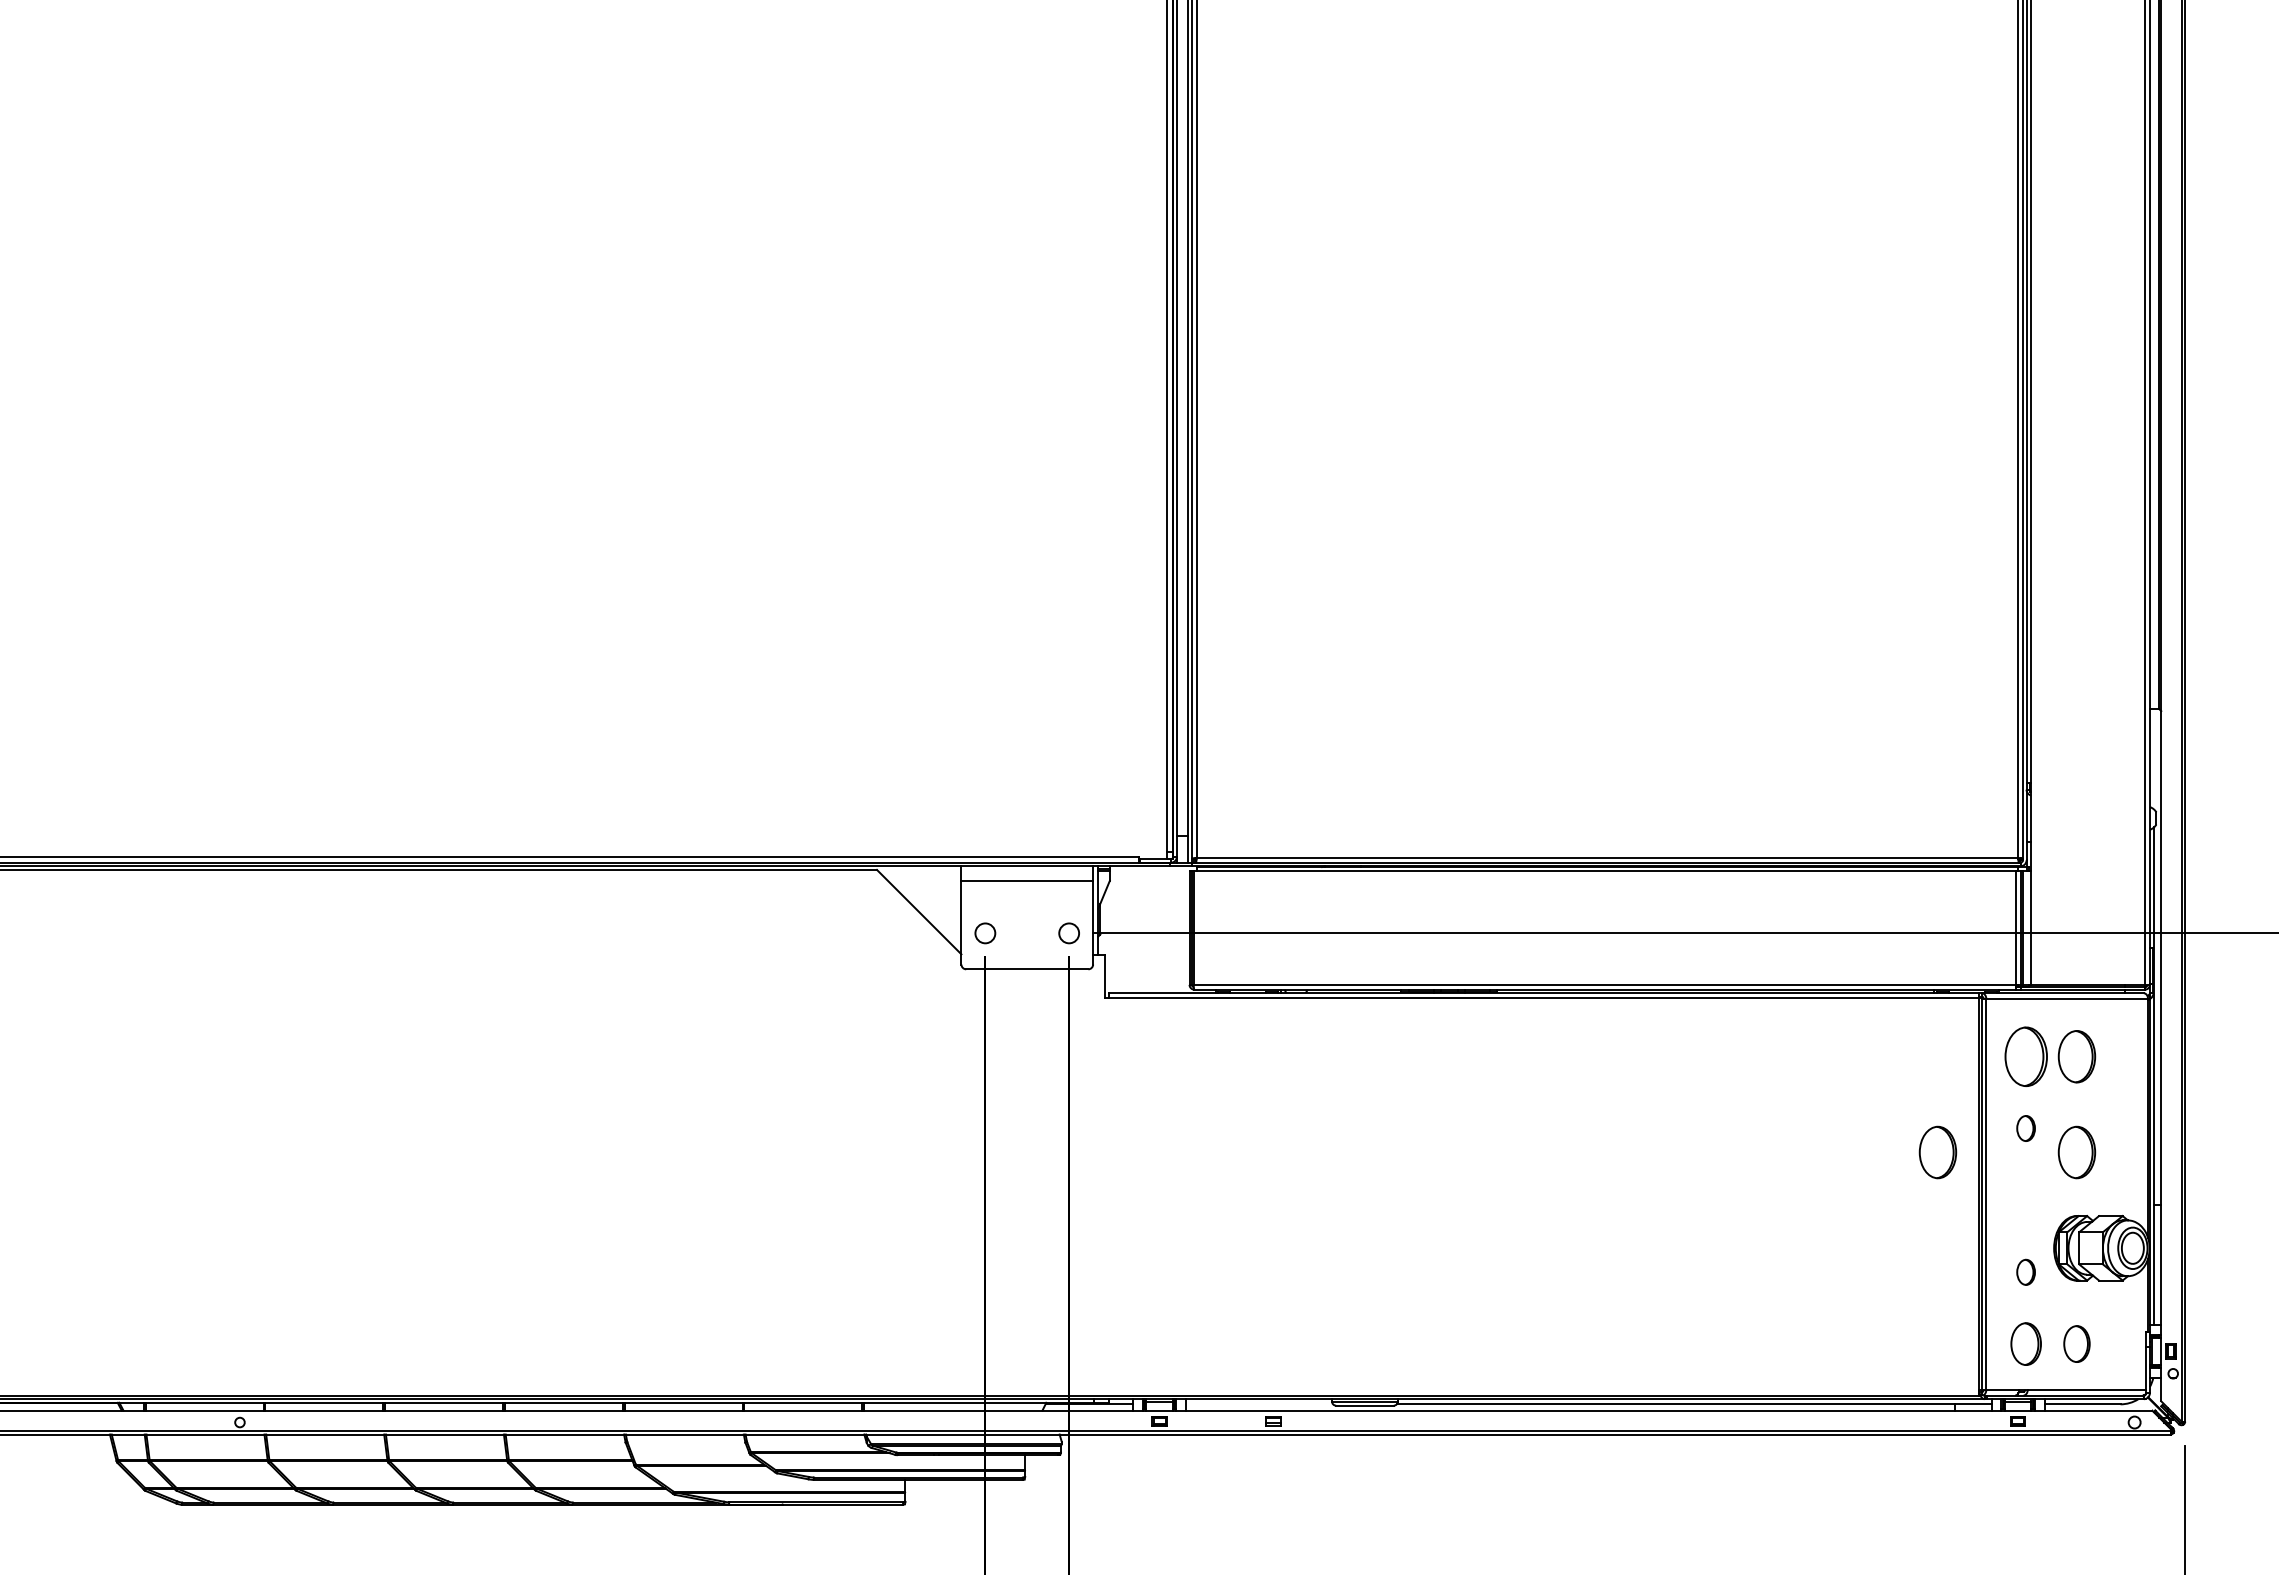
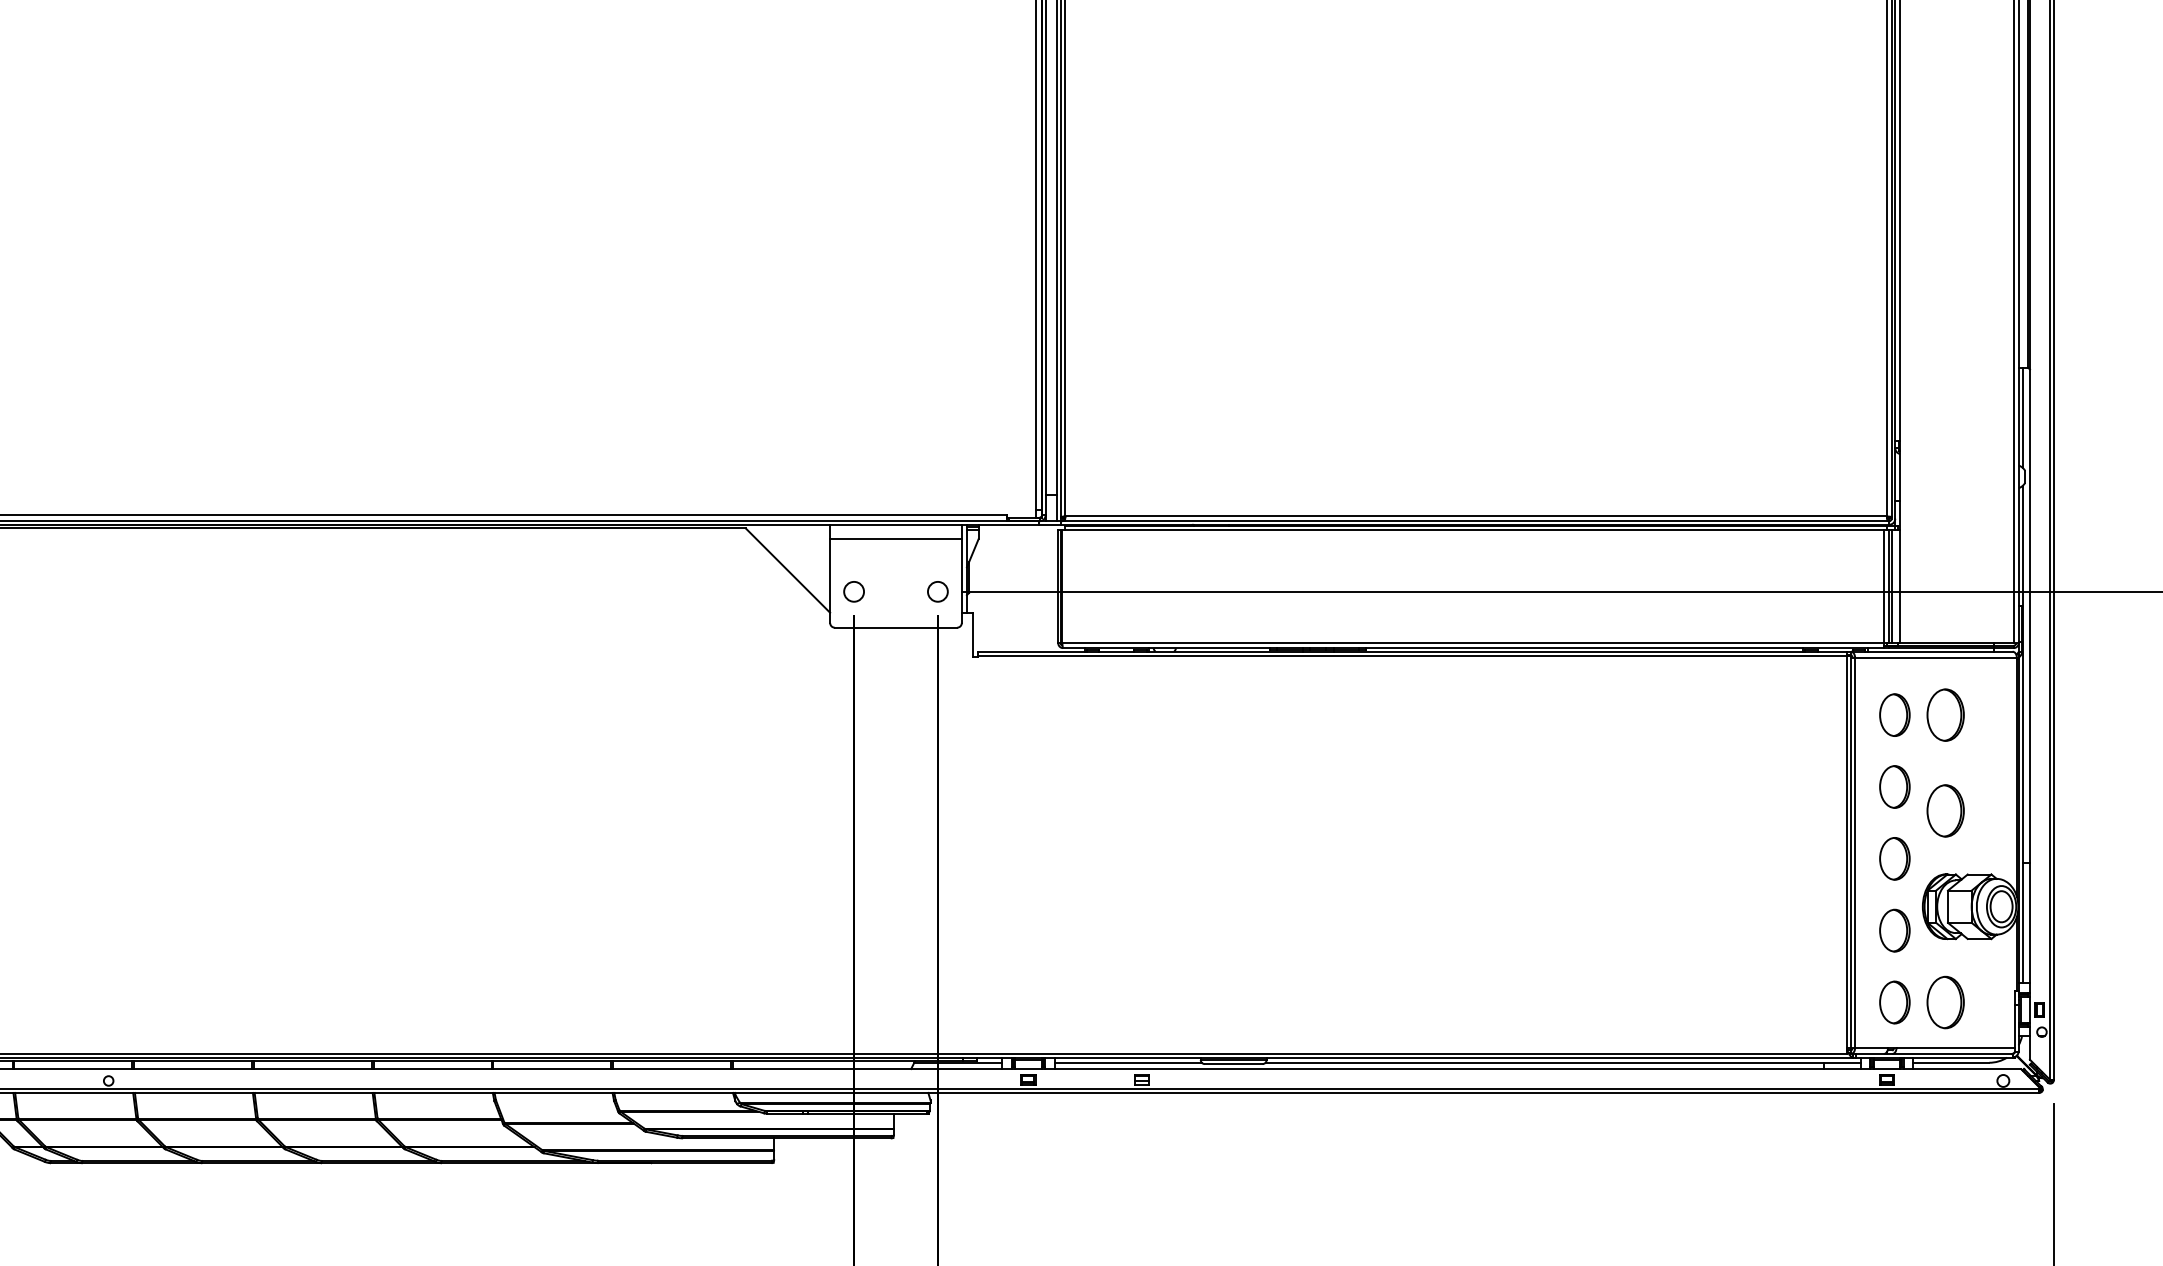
line: (2154, 759) -> (2023, 417), added
part: (2025, 1056) -> (1894, 714), size x0.71
part: (2025, 1128) -> (1894, 786), size x1.67
part: (1937, 1152) -> (1806, 810), removed
part: (2025, 1200) -> (1894, 858), added
part: (2025, 1272) -> (1894, 930), size x1.67
part: (2076, 1343) -> (1945, 1001), size x1.43
line: (1259, 1404) -> (1128, 1062), added

